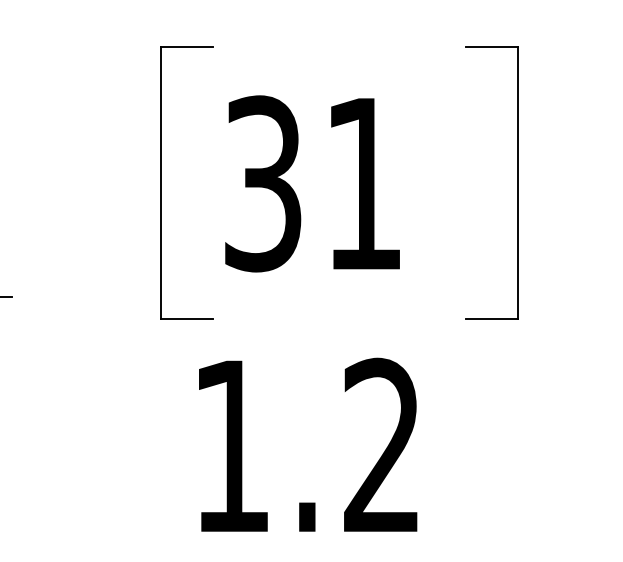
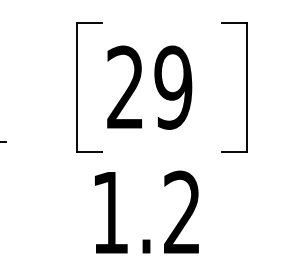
text: (313, 183) -> (149, 87), 31 -> 29

